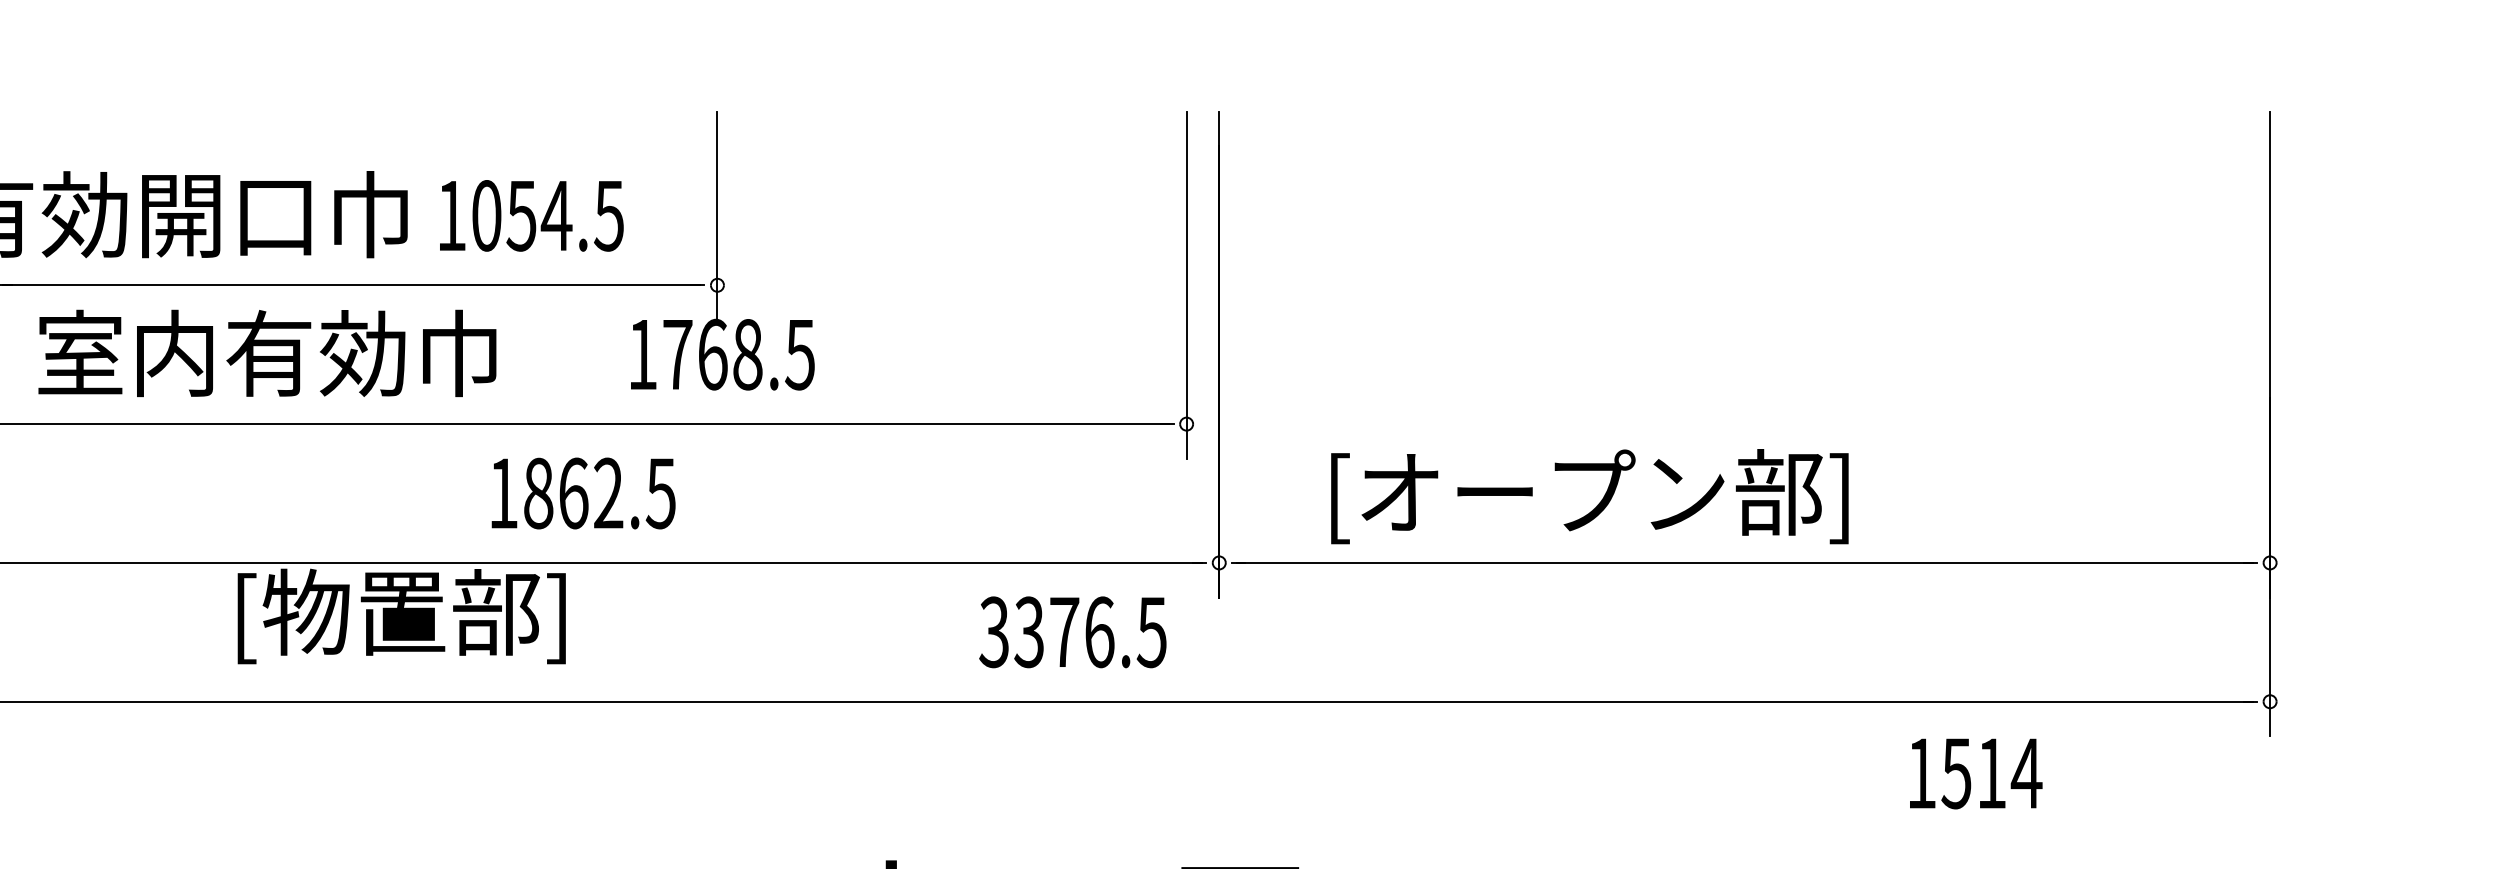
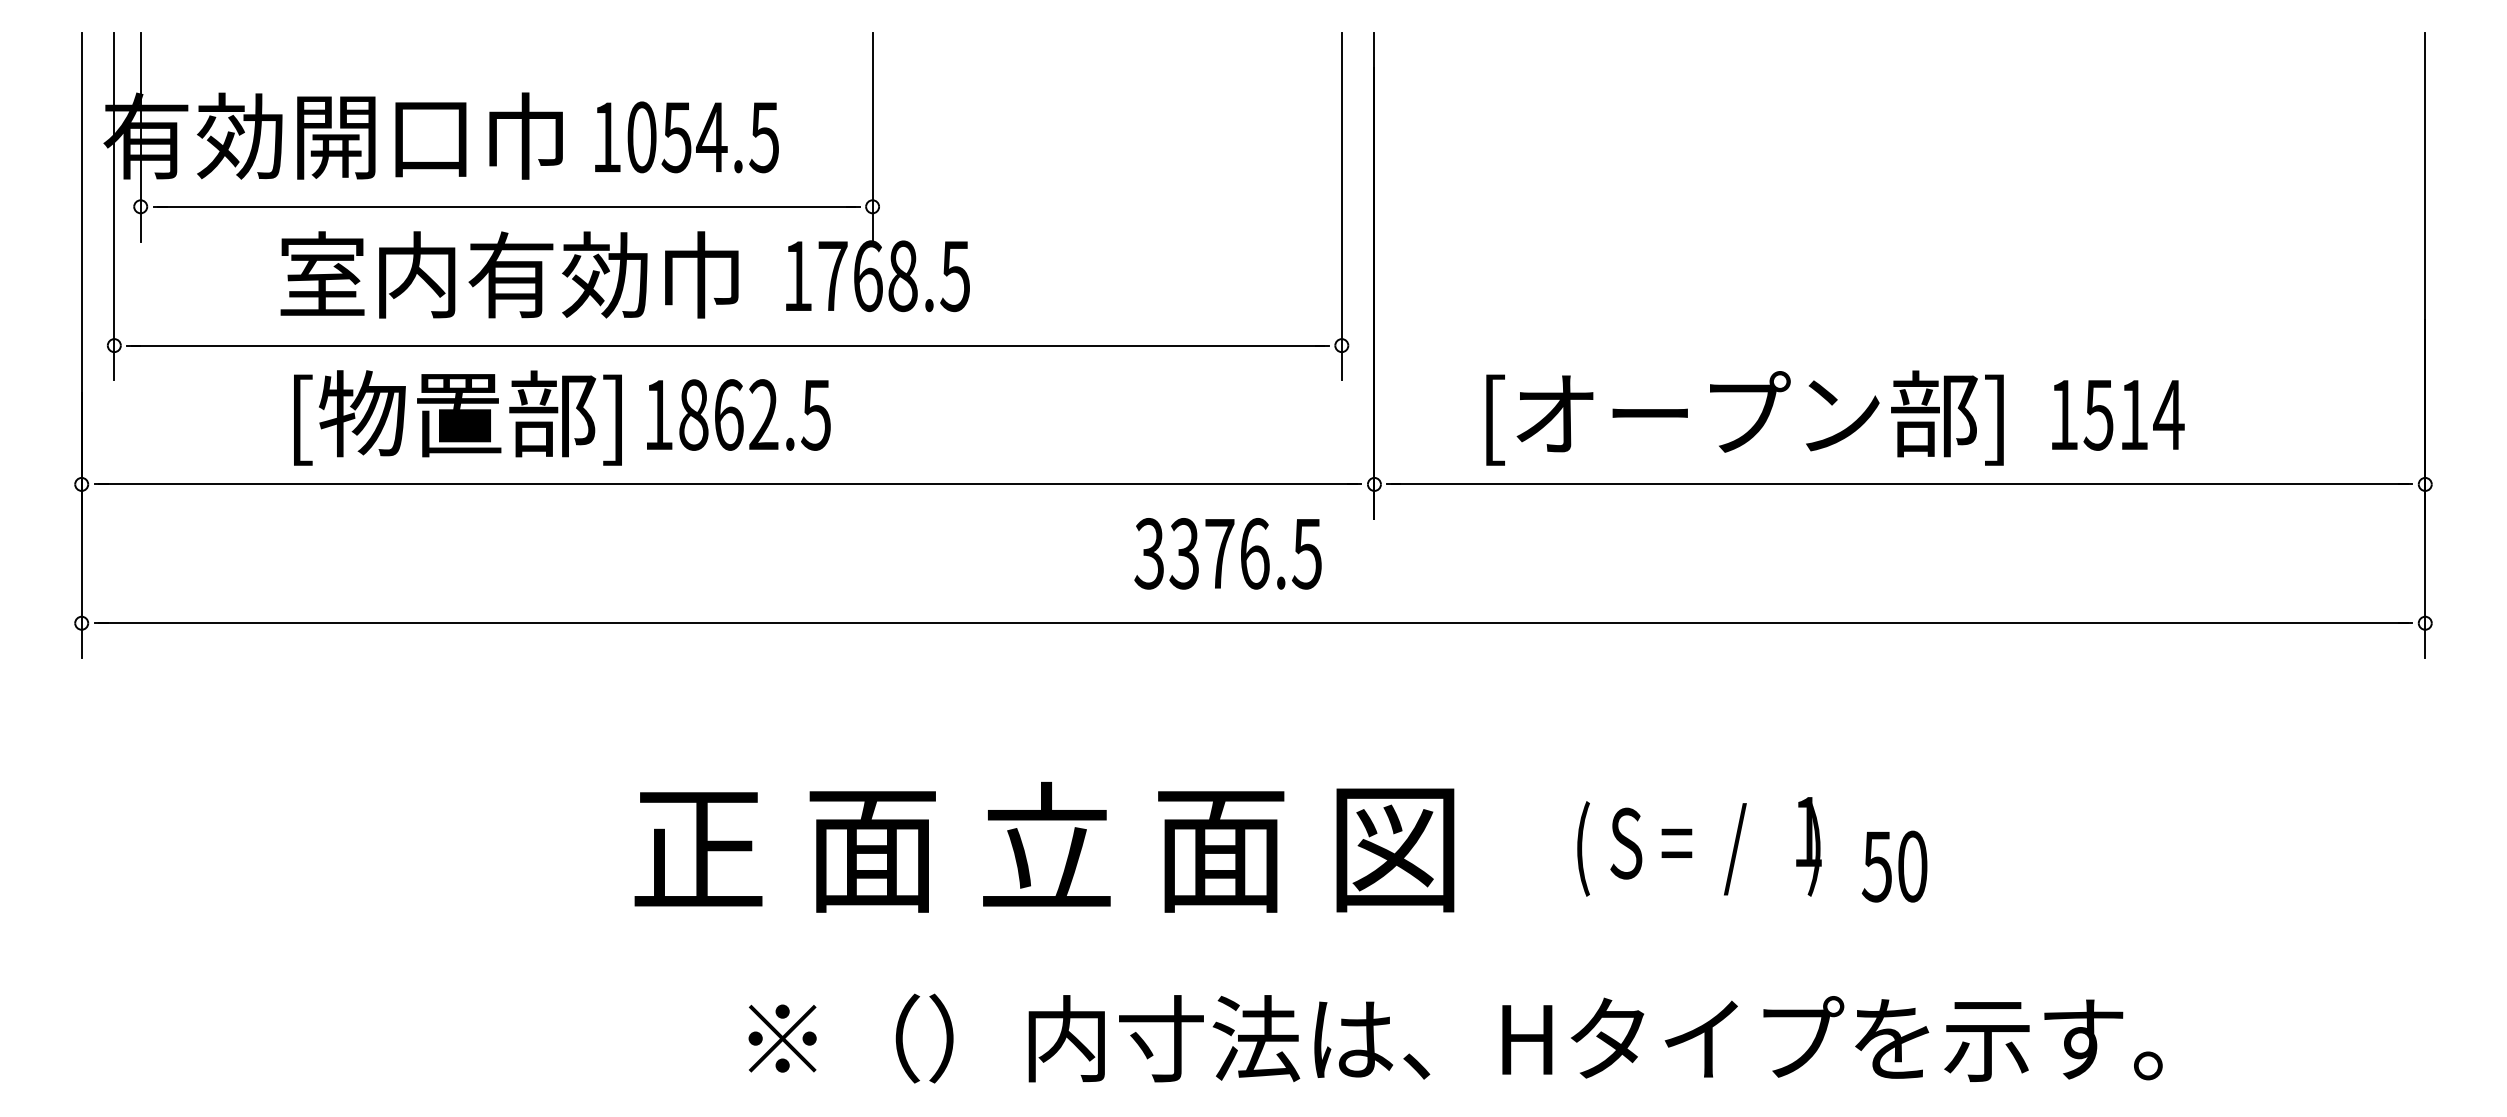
text: (267, 353) -> (509, 274), moved
text: (401, 616) -> (457, 417), moved
text: (1976, 774) -> (2118, 415), moved

